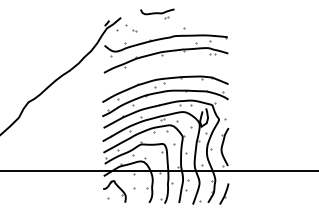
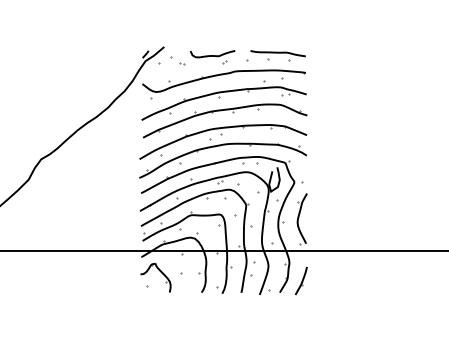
part: (157, 14) -> (212, 57), moved
part: (206, 24) -> (277, 55), added
part: (164, 66) -> (221, 111), added

